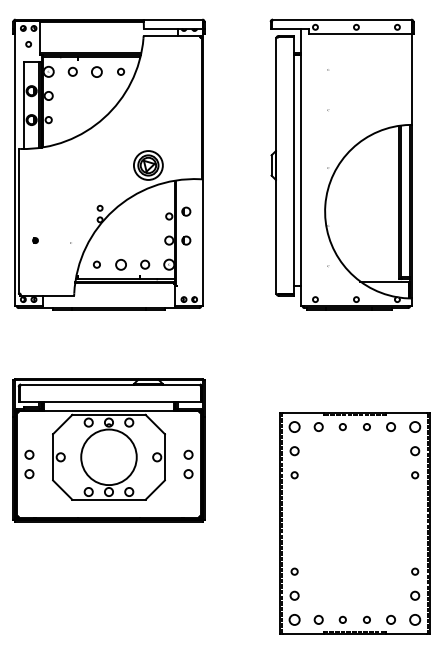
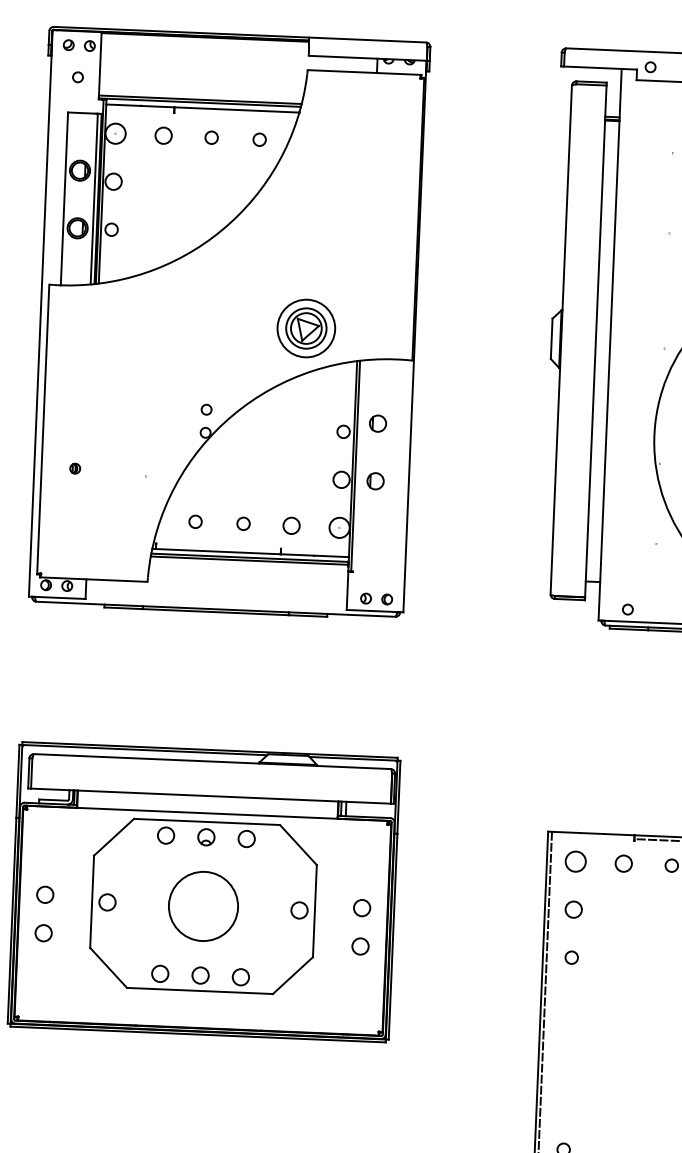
circle: (96, 71) -> (210, 136), size x0.62
circle: (120, 264) -> (242, 523), size x0.62
circle: (108, 456) -> (202, 904), size x0.62

